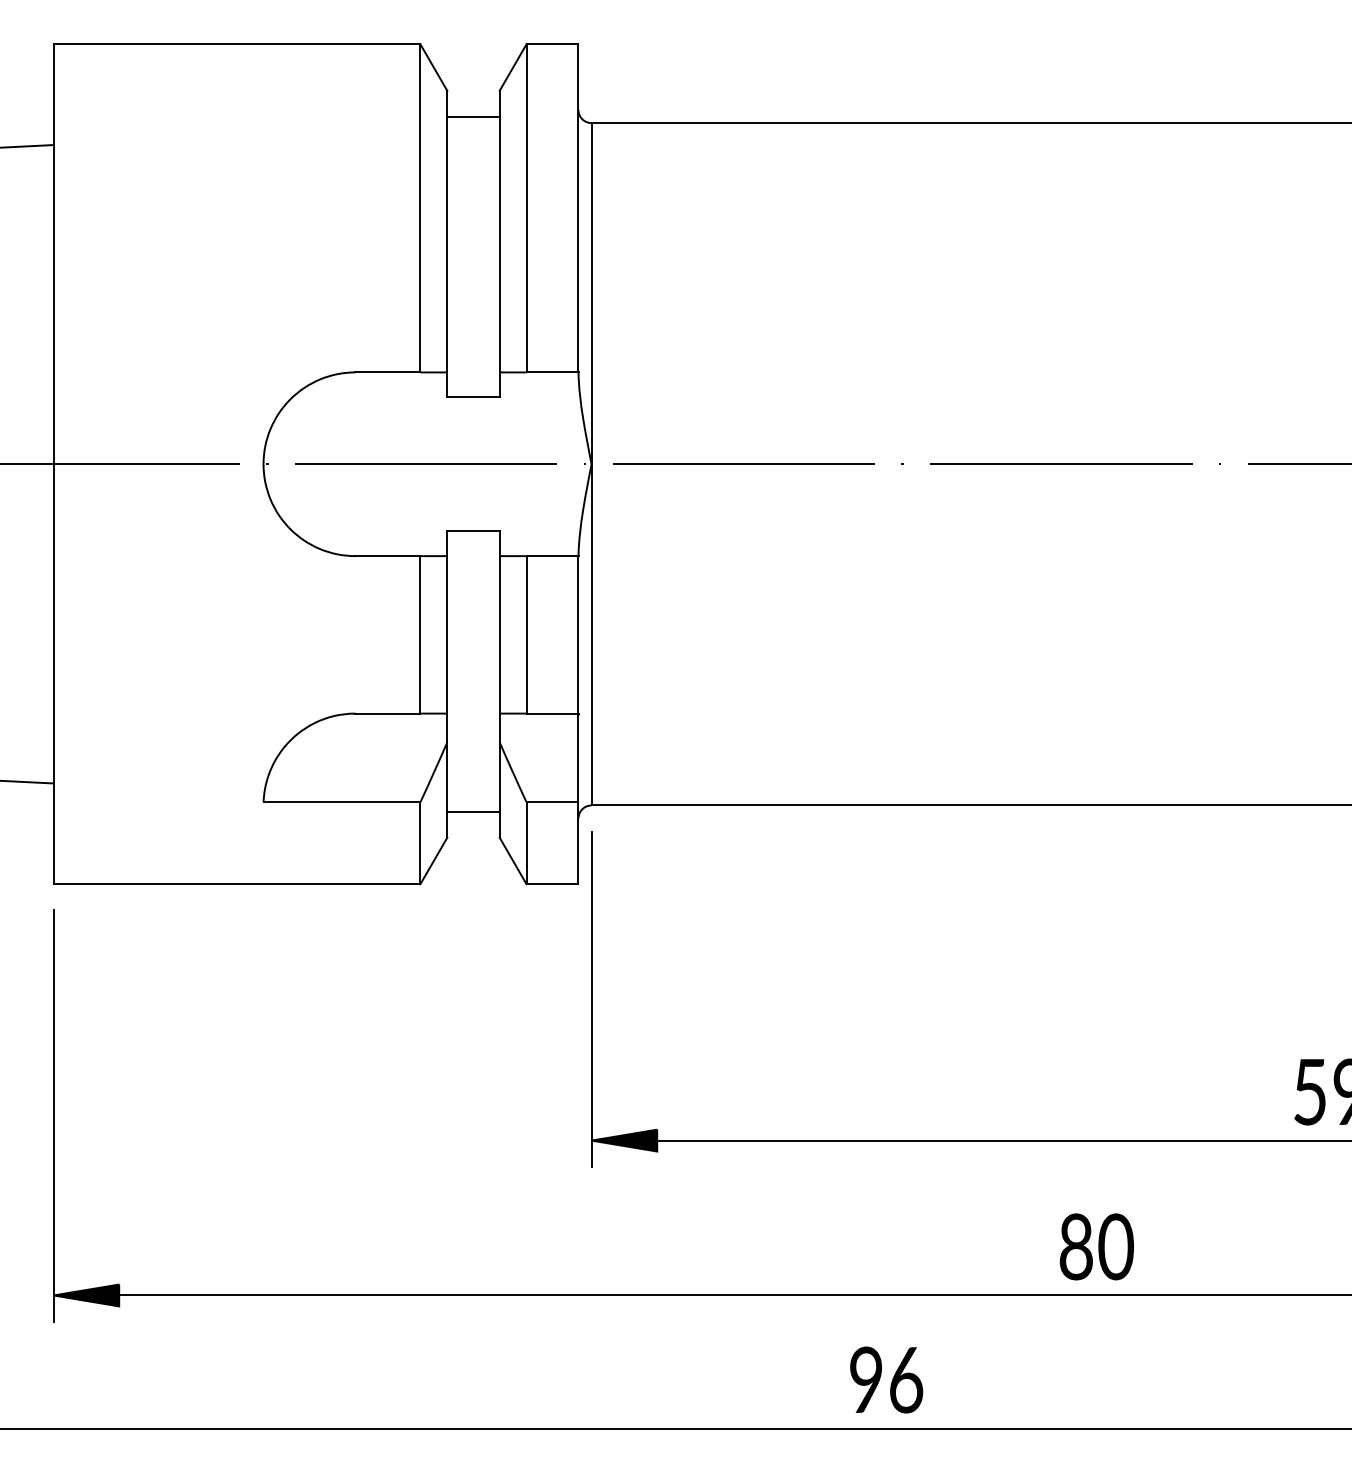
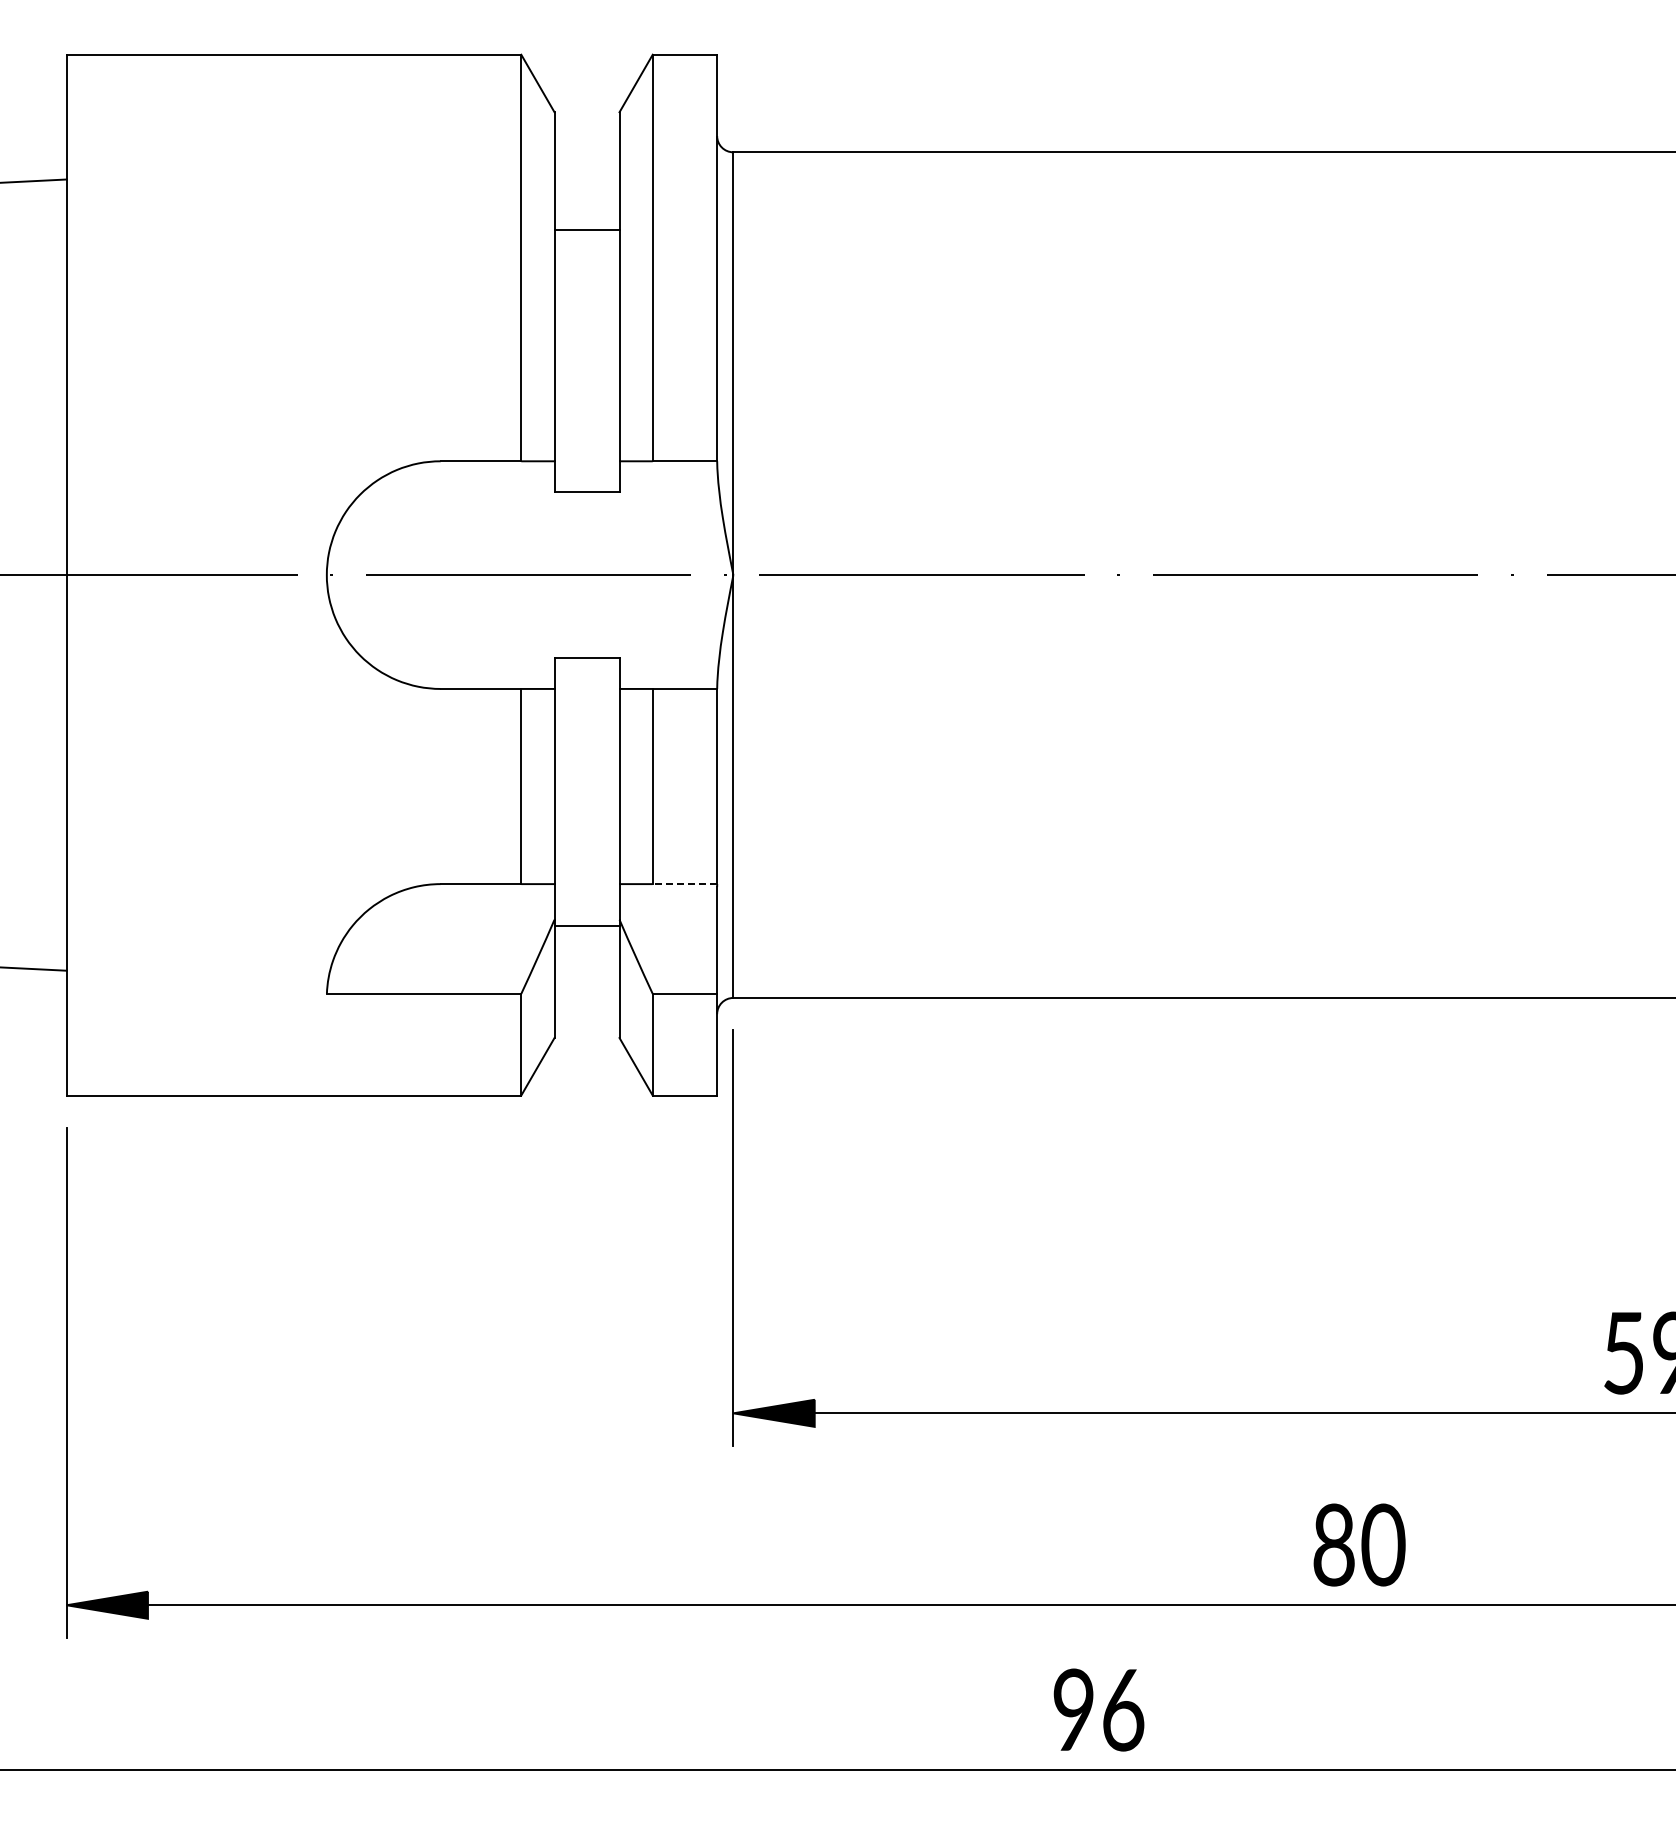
line: (473, 116) -> (586, 230), moved
line: (552, 713) -> (684, 884), solid -> dashed
line: (473, 812) -> (586, 926), moved

